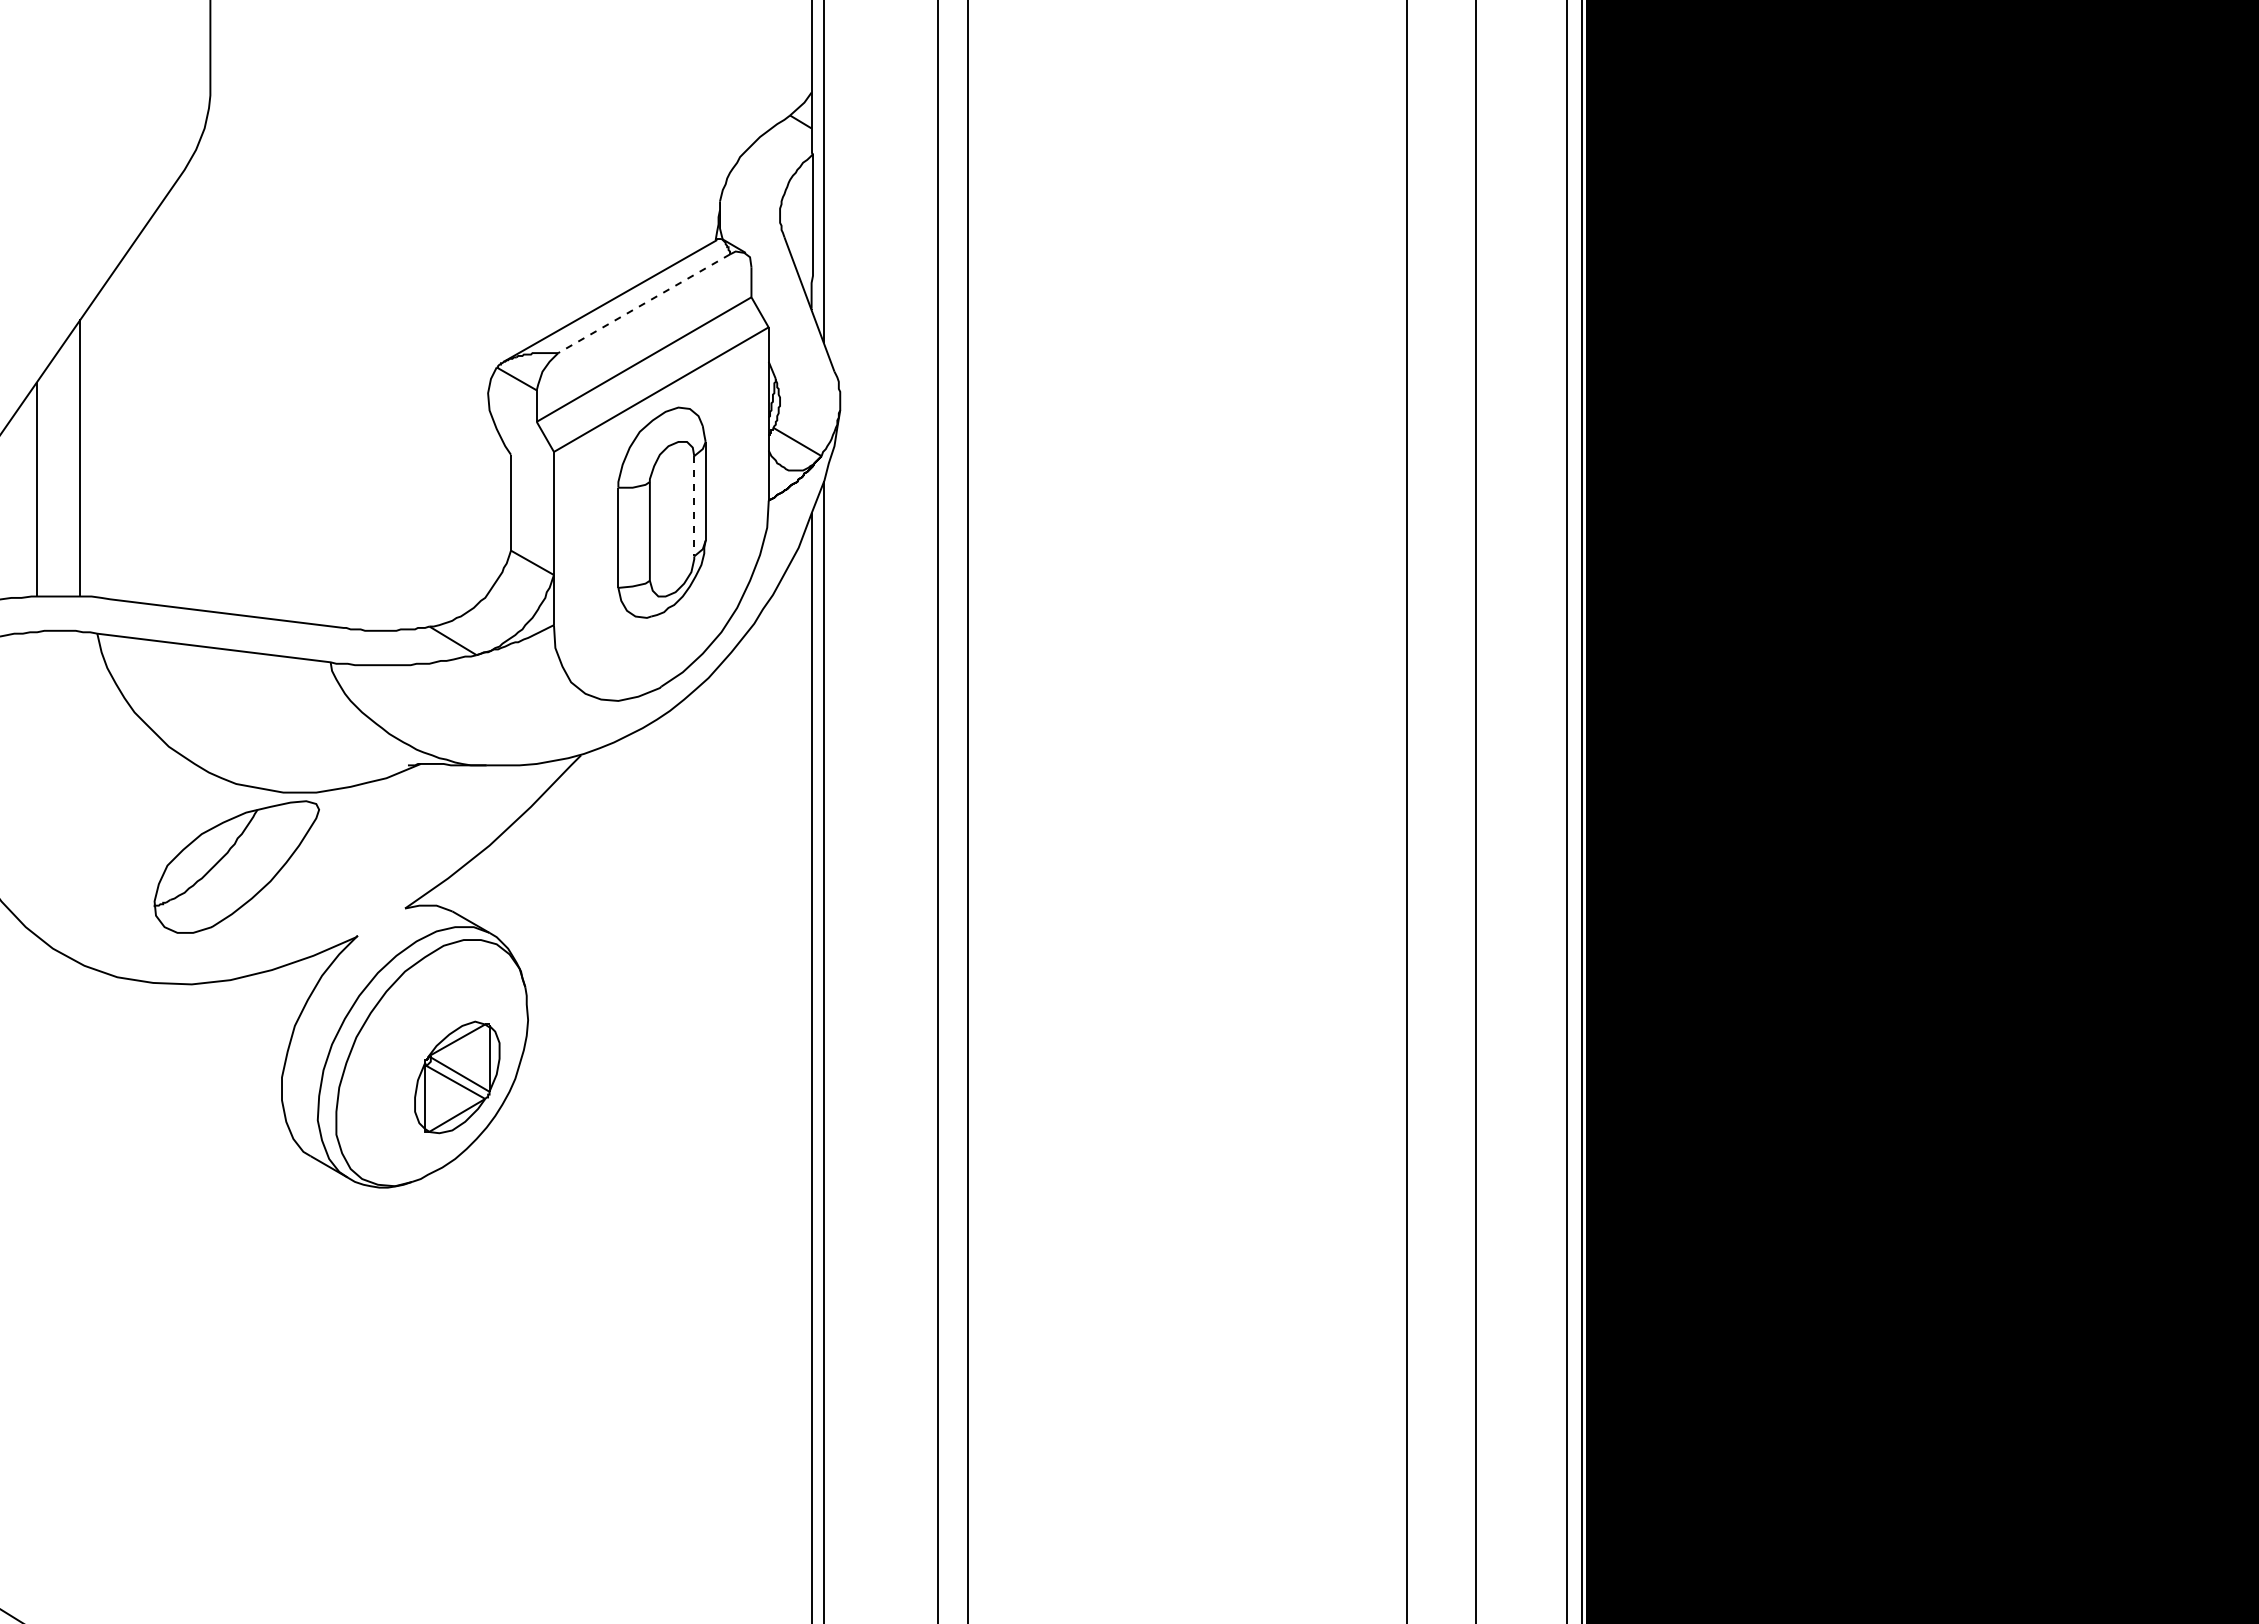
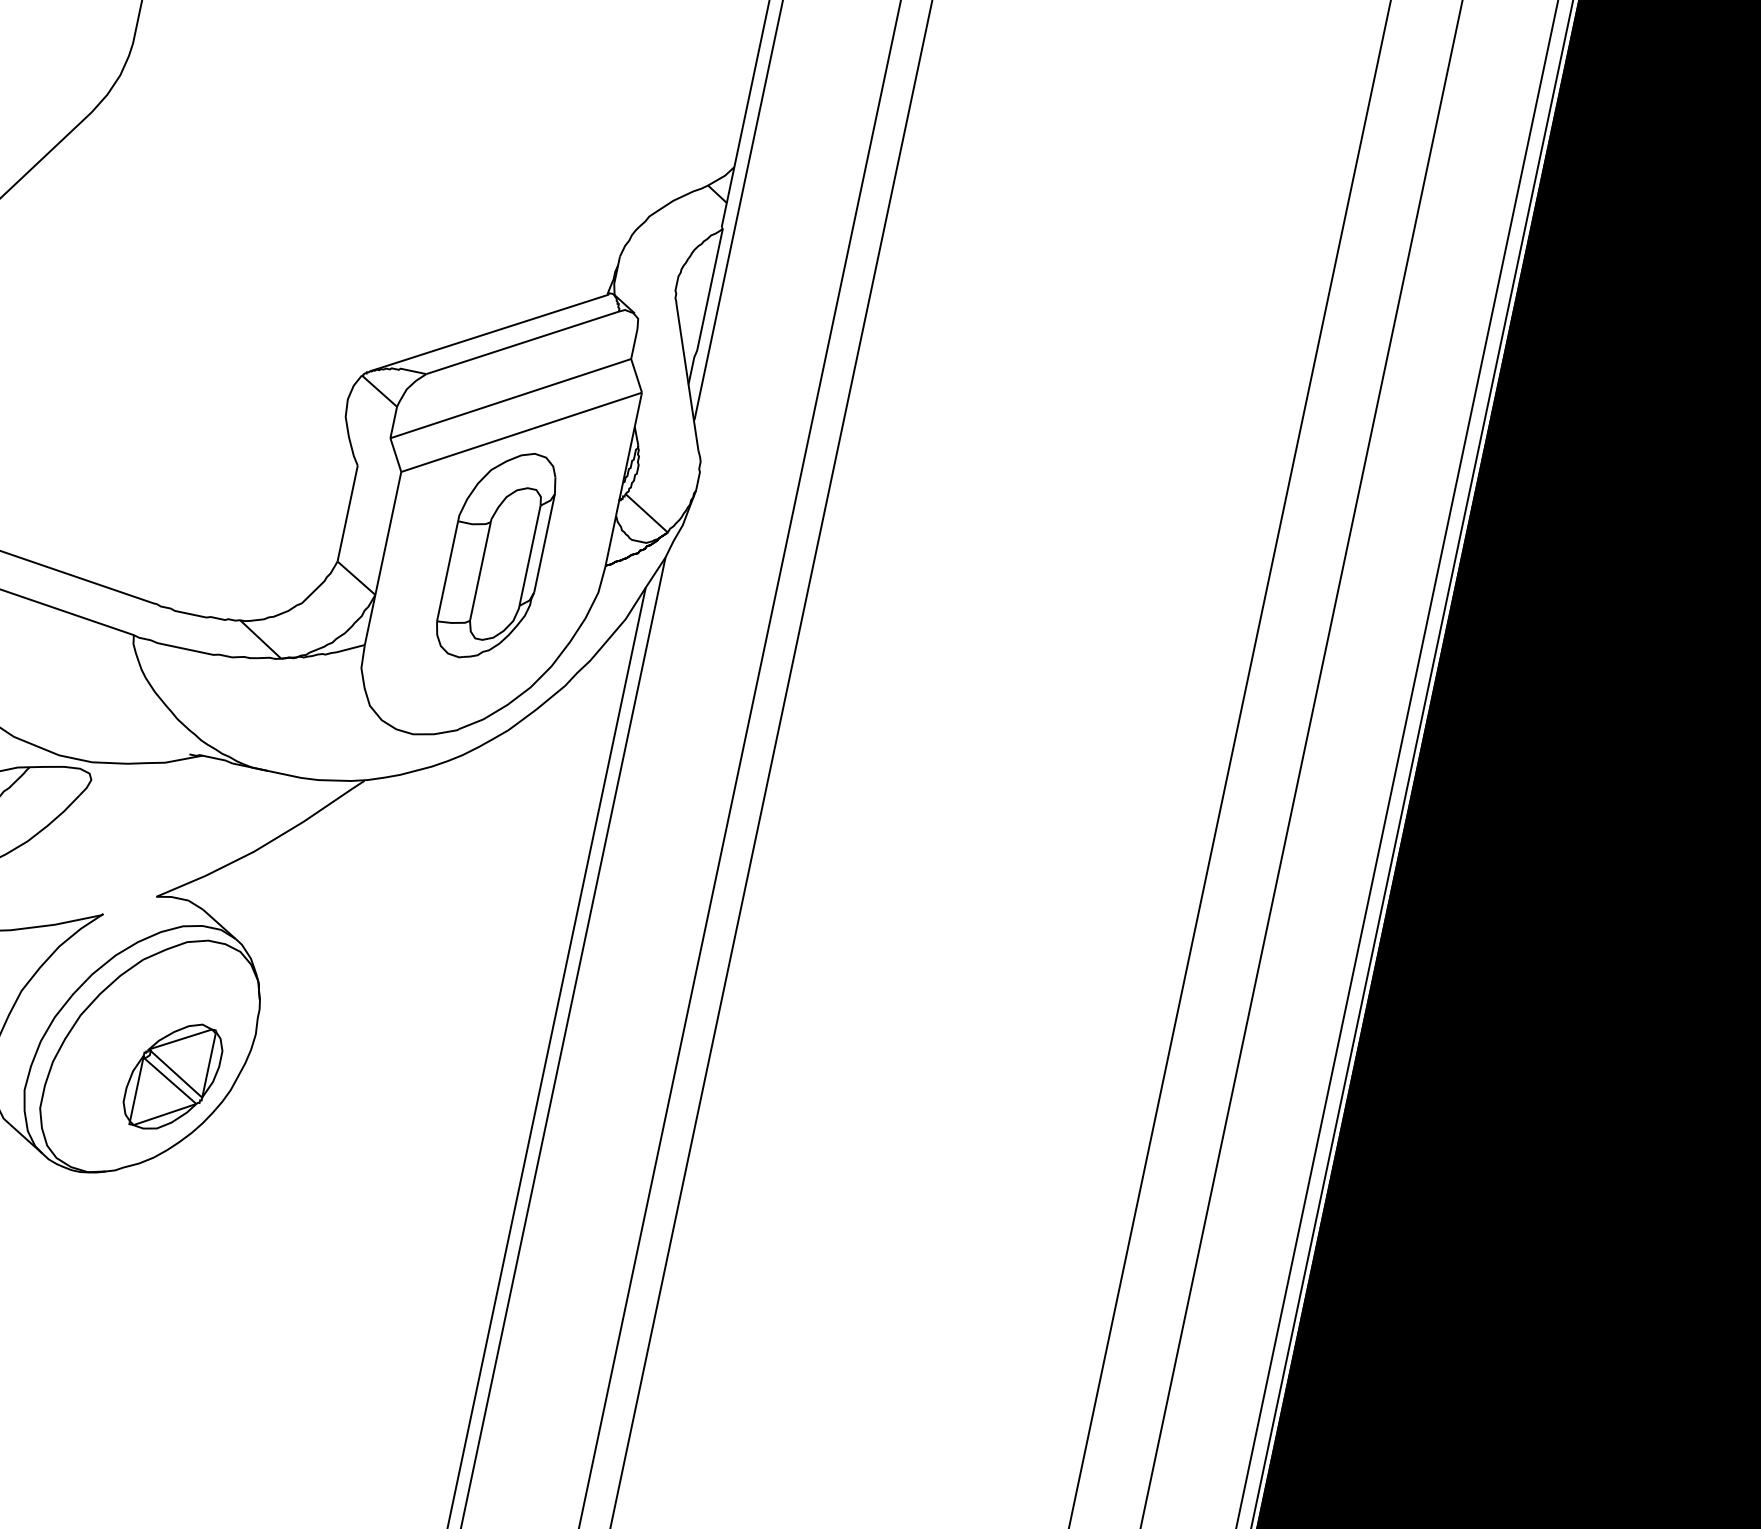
line: (643, 304) -> (521, 343), dashed -> solid
line: (694, 506) -> (530, 556), dashed -> solid

